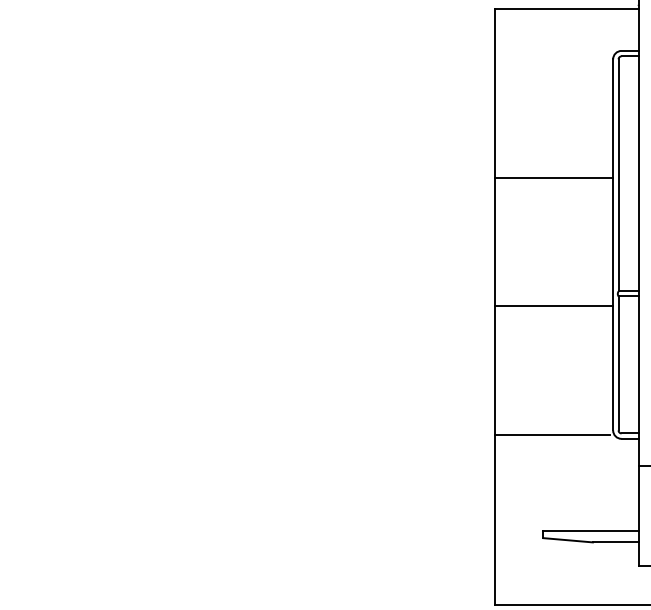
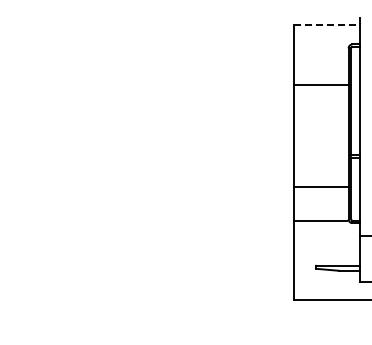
line: (567, 9) -> (327, 25), solid -> dashed
line: (554, 179) -> (321, 85), moved
line: (554, 307) -> (321, 187), moved

